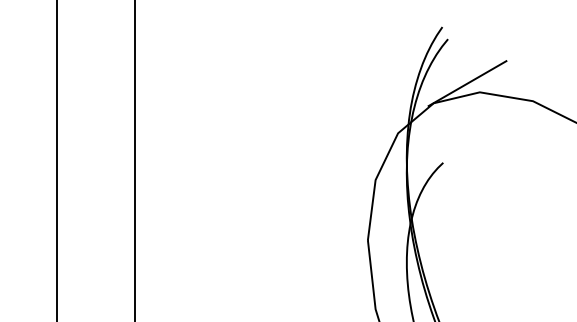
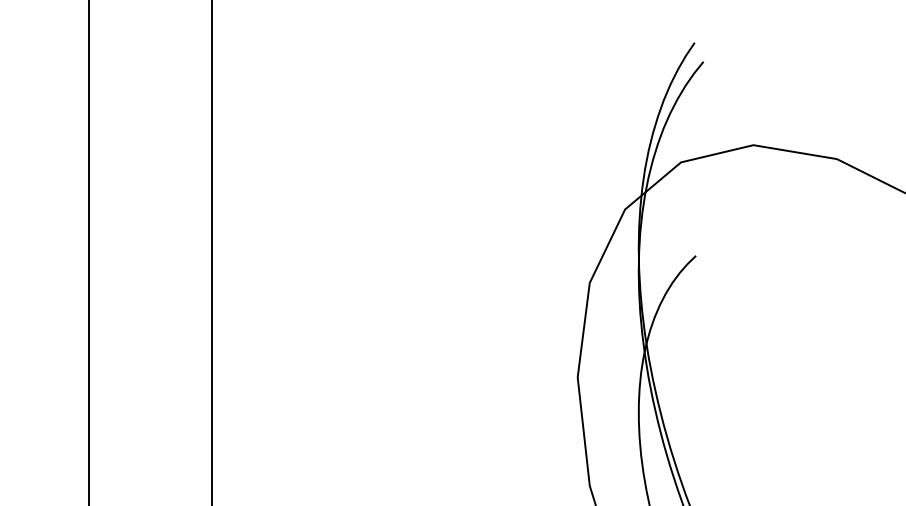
line: (467, 83) -> (734, 131), removed

